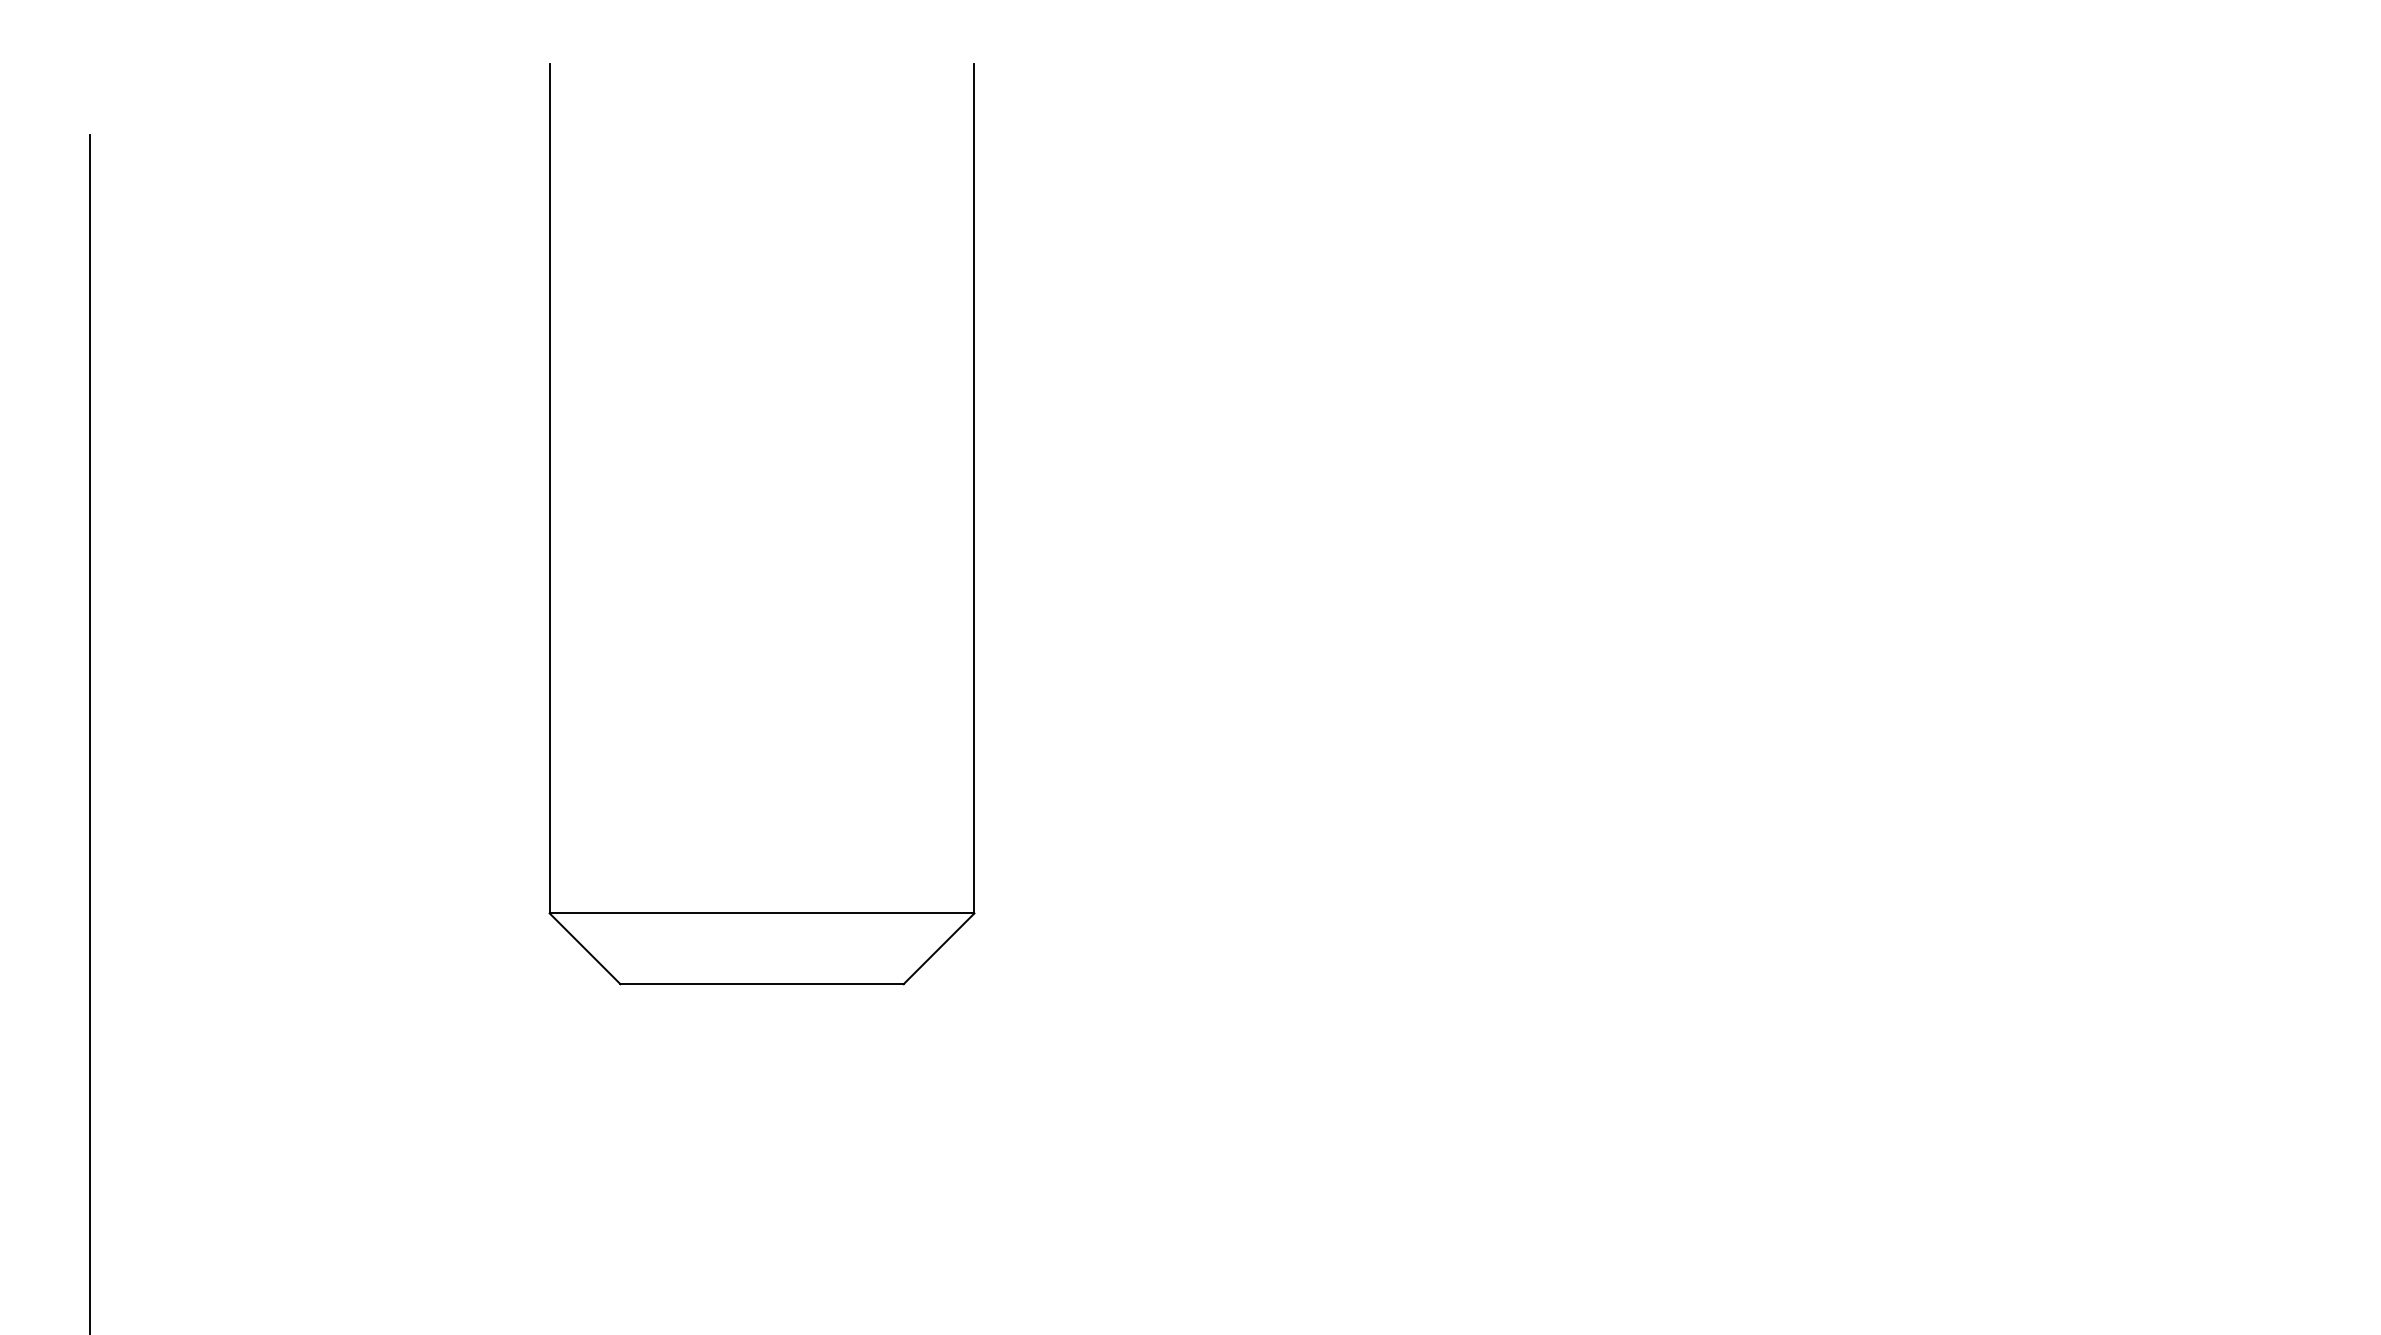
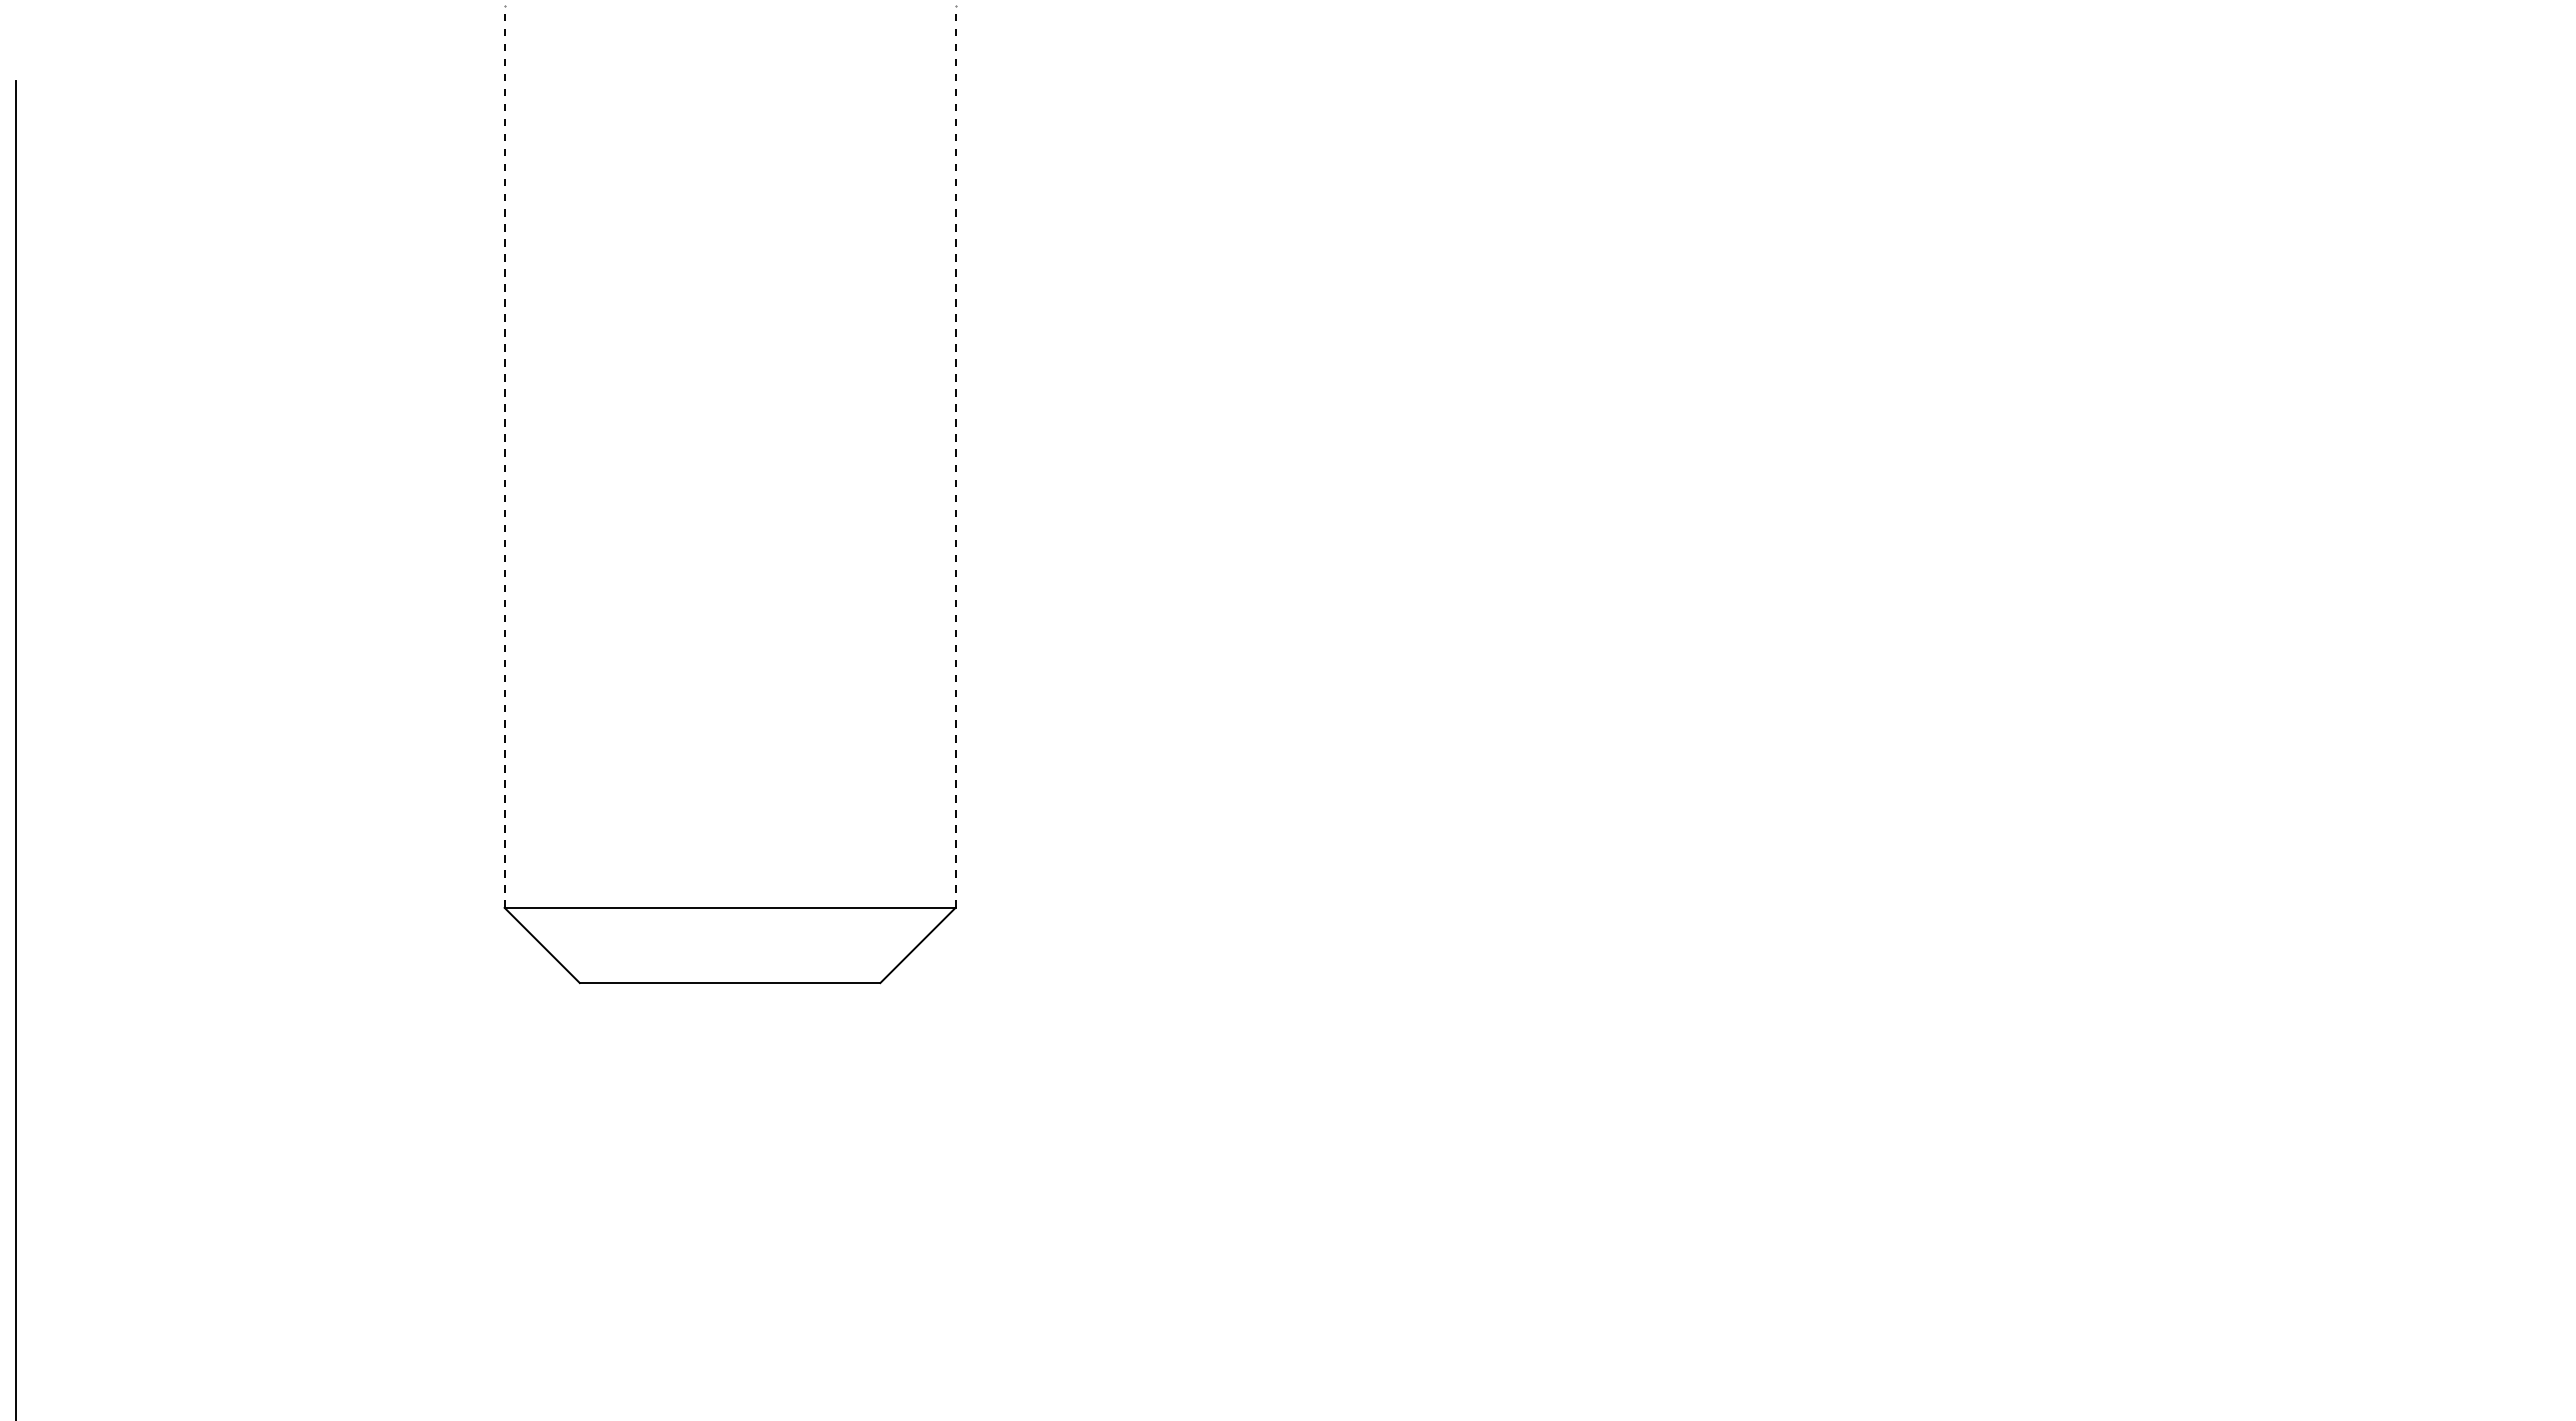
line: (549, 488) -> (504, 456), solid -> dashed
line: (974, 488) -> (955, 456), solid -> dashed

